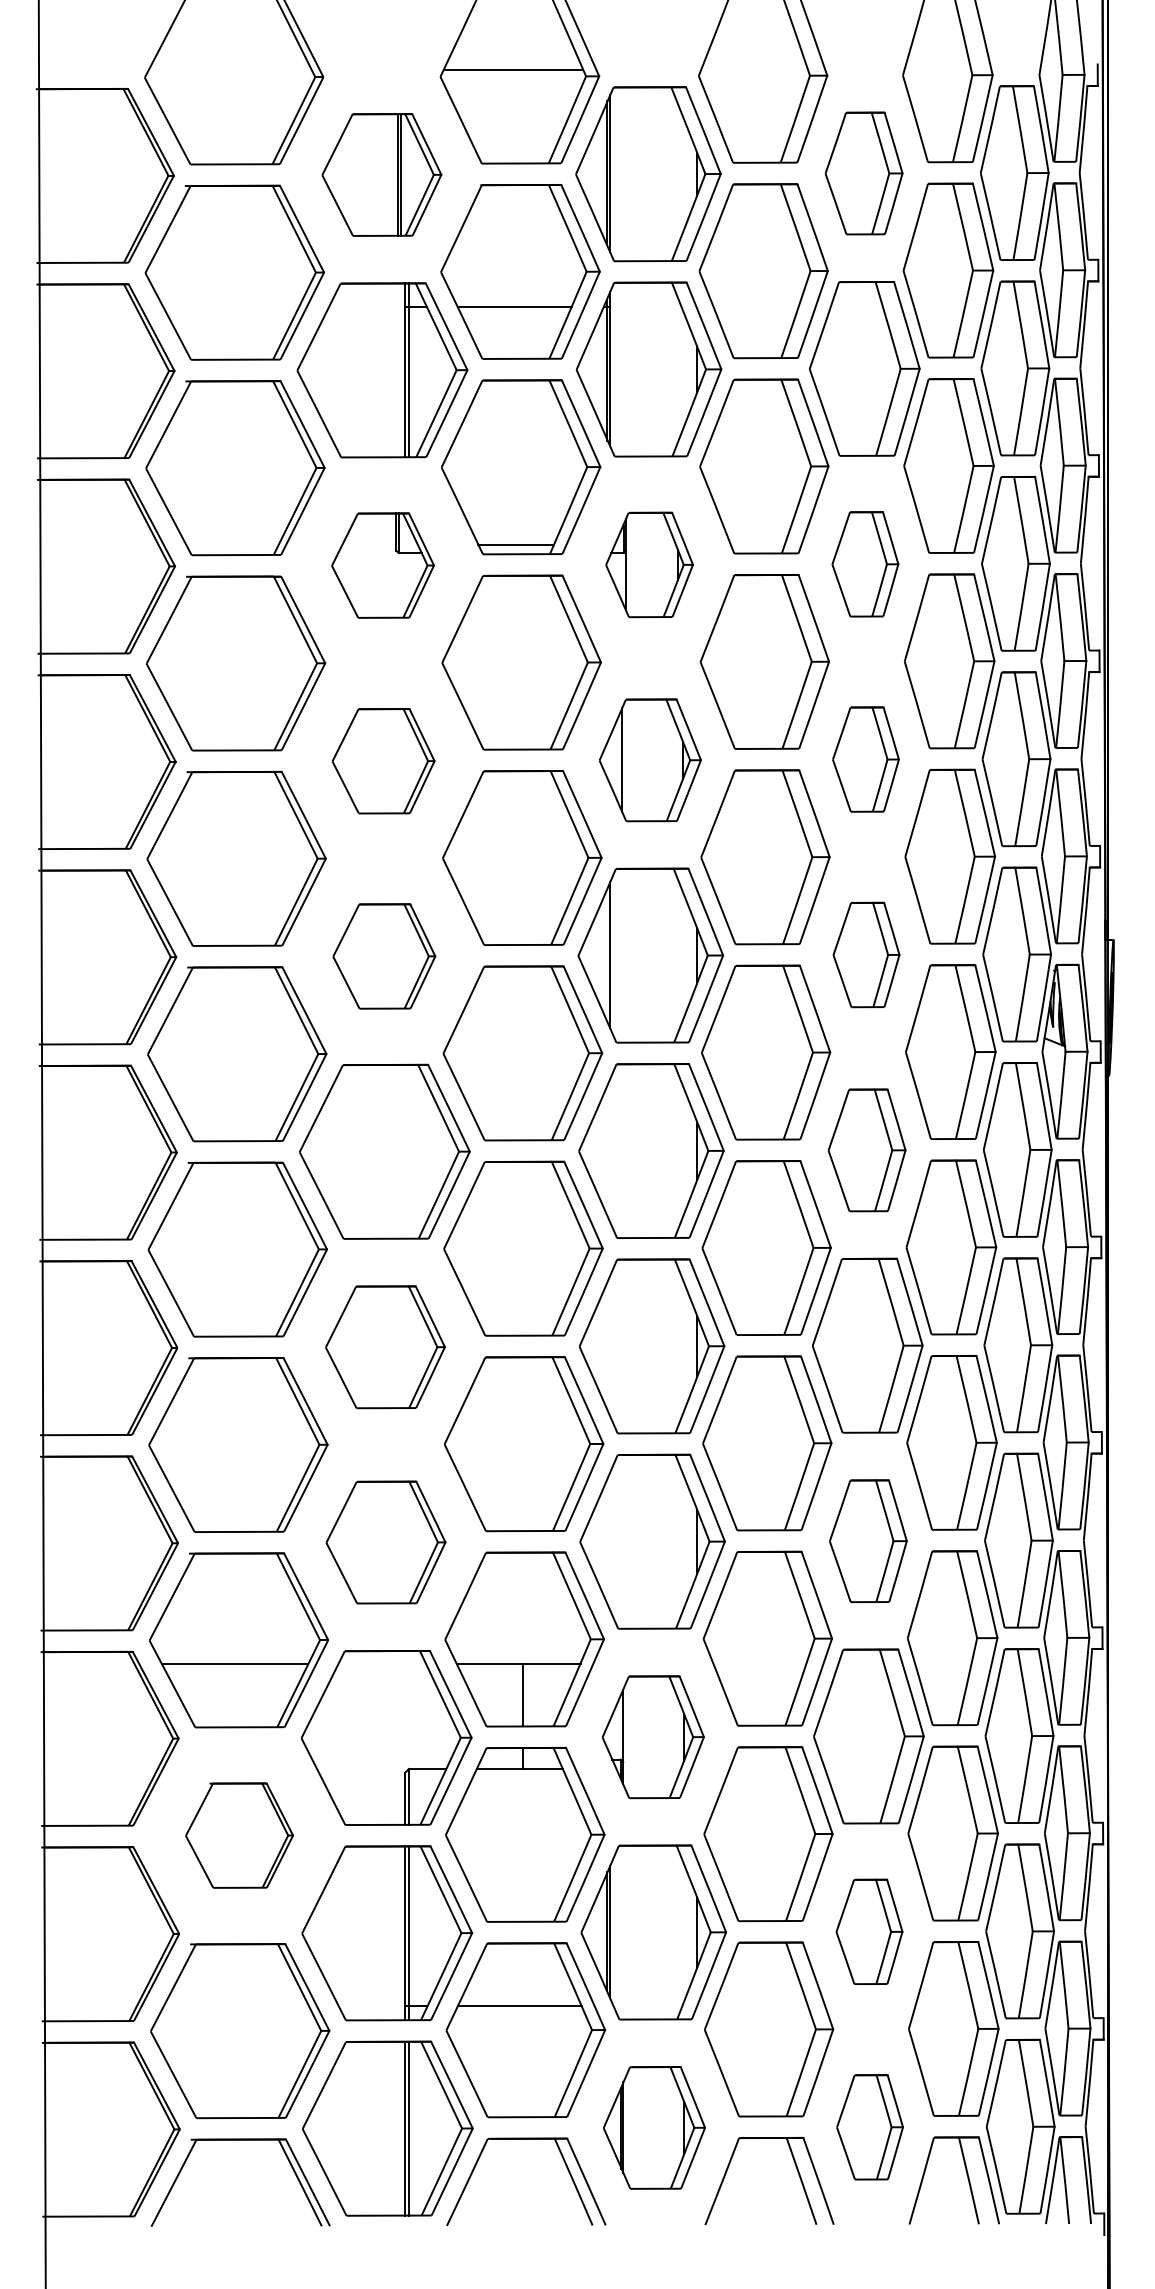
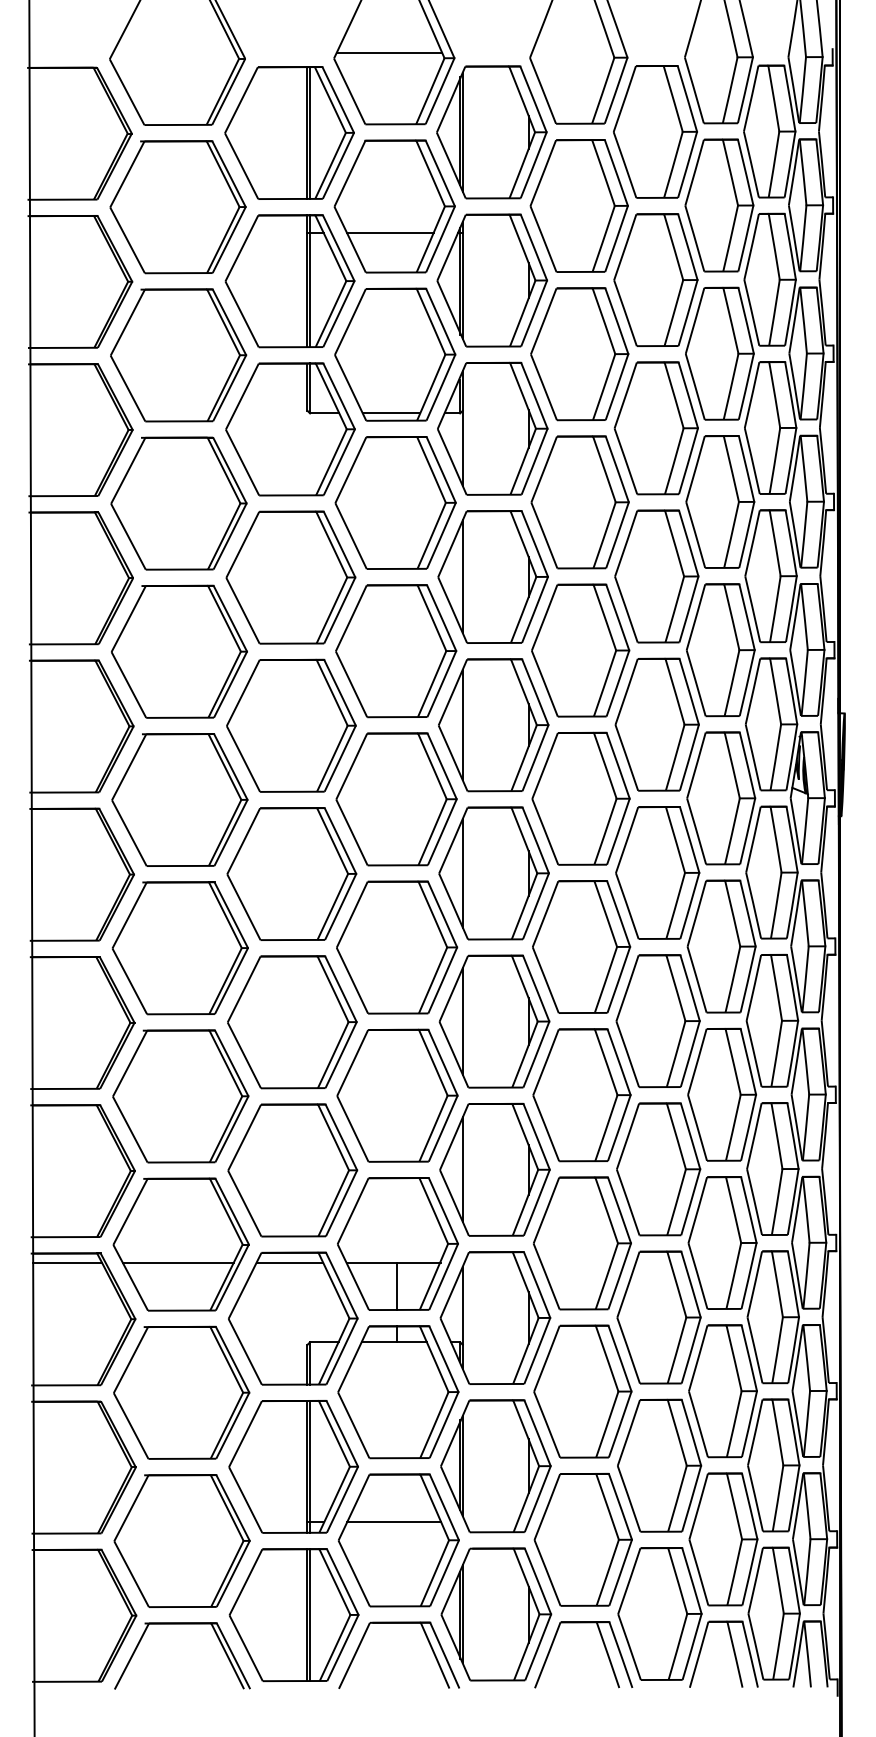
part: (863, 173) -> (654, 131), size x1.43
part: (381, 174) -> (289, 132), size x1.43
part: (649, 564) -> (492, 428), size x1.67
part: (865, 564) -> (656, 428), size x1.67
part: (382, 565) -> (290, 429), size x1.67
part: (865, 759) -> (656, 576), size x1.67
part: (650, 760) -> (493, 577), size x1.43
part: (383, 761) -> (290, 577), size x1.67
part: (866, 954) -> (657, 724), size x1.67
part: (384, 956) -> (291, 725), size x1.67
line: (610, 1150) -> (463, 873), added
part: (866, 1150) -> (657, 873), size x1.43
line: (610, 1345) -> (463, 1020), added
part: (385, 1347) -> (292, 1022), size x1.43
line: (610, 1541) -> (463, 1169), added
part: (868, 1541) -> (658, 1169), size x1.43
part: (385, 1542) -> (292, 1170), size x1.43
line: (88, 1664) -> (67, 1262), added
line: (382, 1664) -> (290, 1262), added
part: (653, 1737) -> (495, 1318), size x1.43
part: (239, 1835) -> (181, 1392), size x1.67
part: (869, 1931) -> (659, 1465), size x1.67
part: (654, 2127) -> (496, 1614), size x1.43
part: (869, 2127) -> (659, 1614), size x1.67

